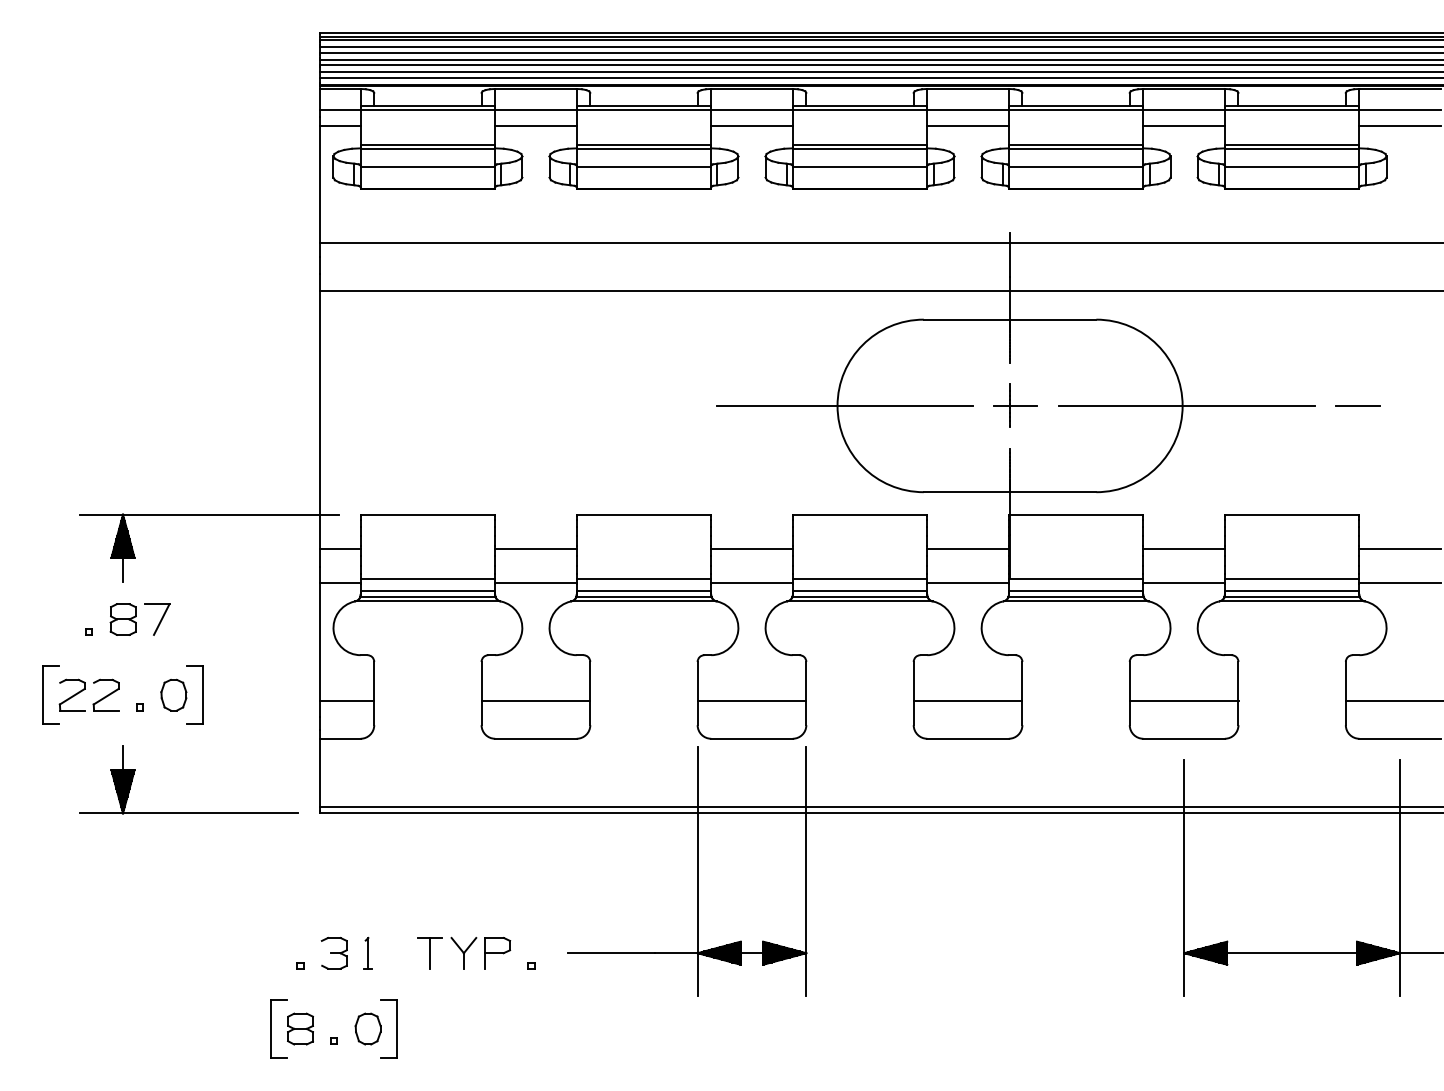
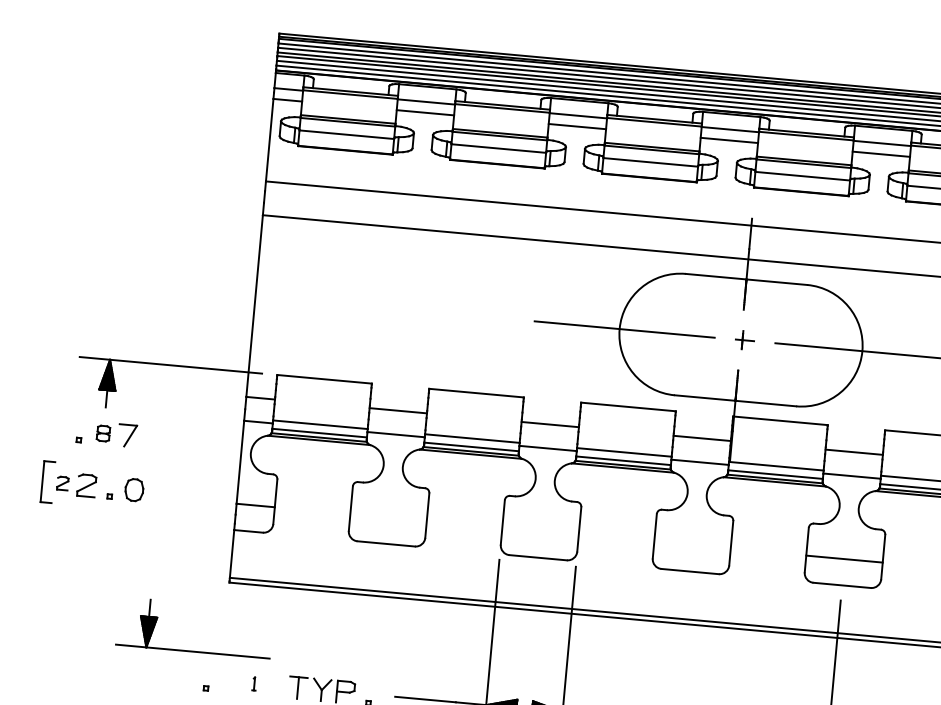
part: (1015, 405) -> (744, 340), size x0.6
part: (122, 619) -> (103, 433), size x0.7
part: (71, 694) -> (62, 483), size x0.6
part: (202, 694) -> (154, 491), removed
line: (535, 701) -> (388, 517), removed
line: (751, 701) -> (540, 531), removed
line: (967, 701) -> (692, 545), removed
part: (188, 812) -> (192, 650), moved
part: (367, 952) -> (254, 683), size x0.6
part: (333, 953) -> (230, 681), removed

